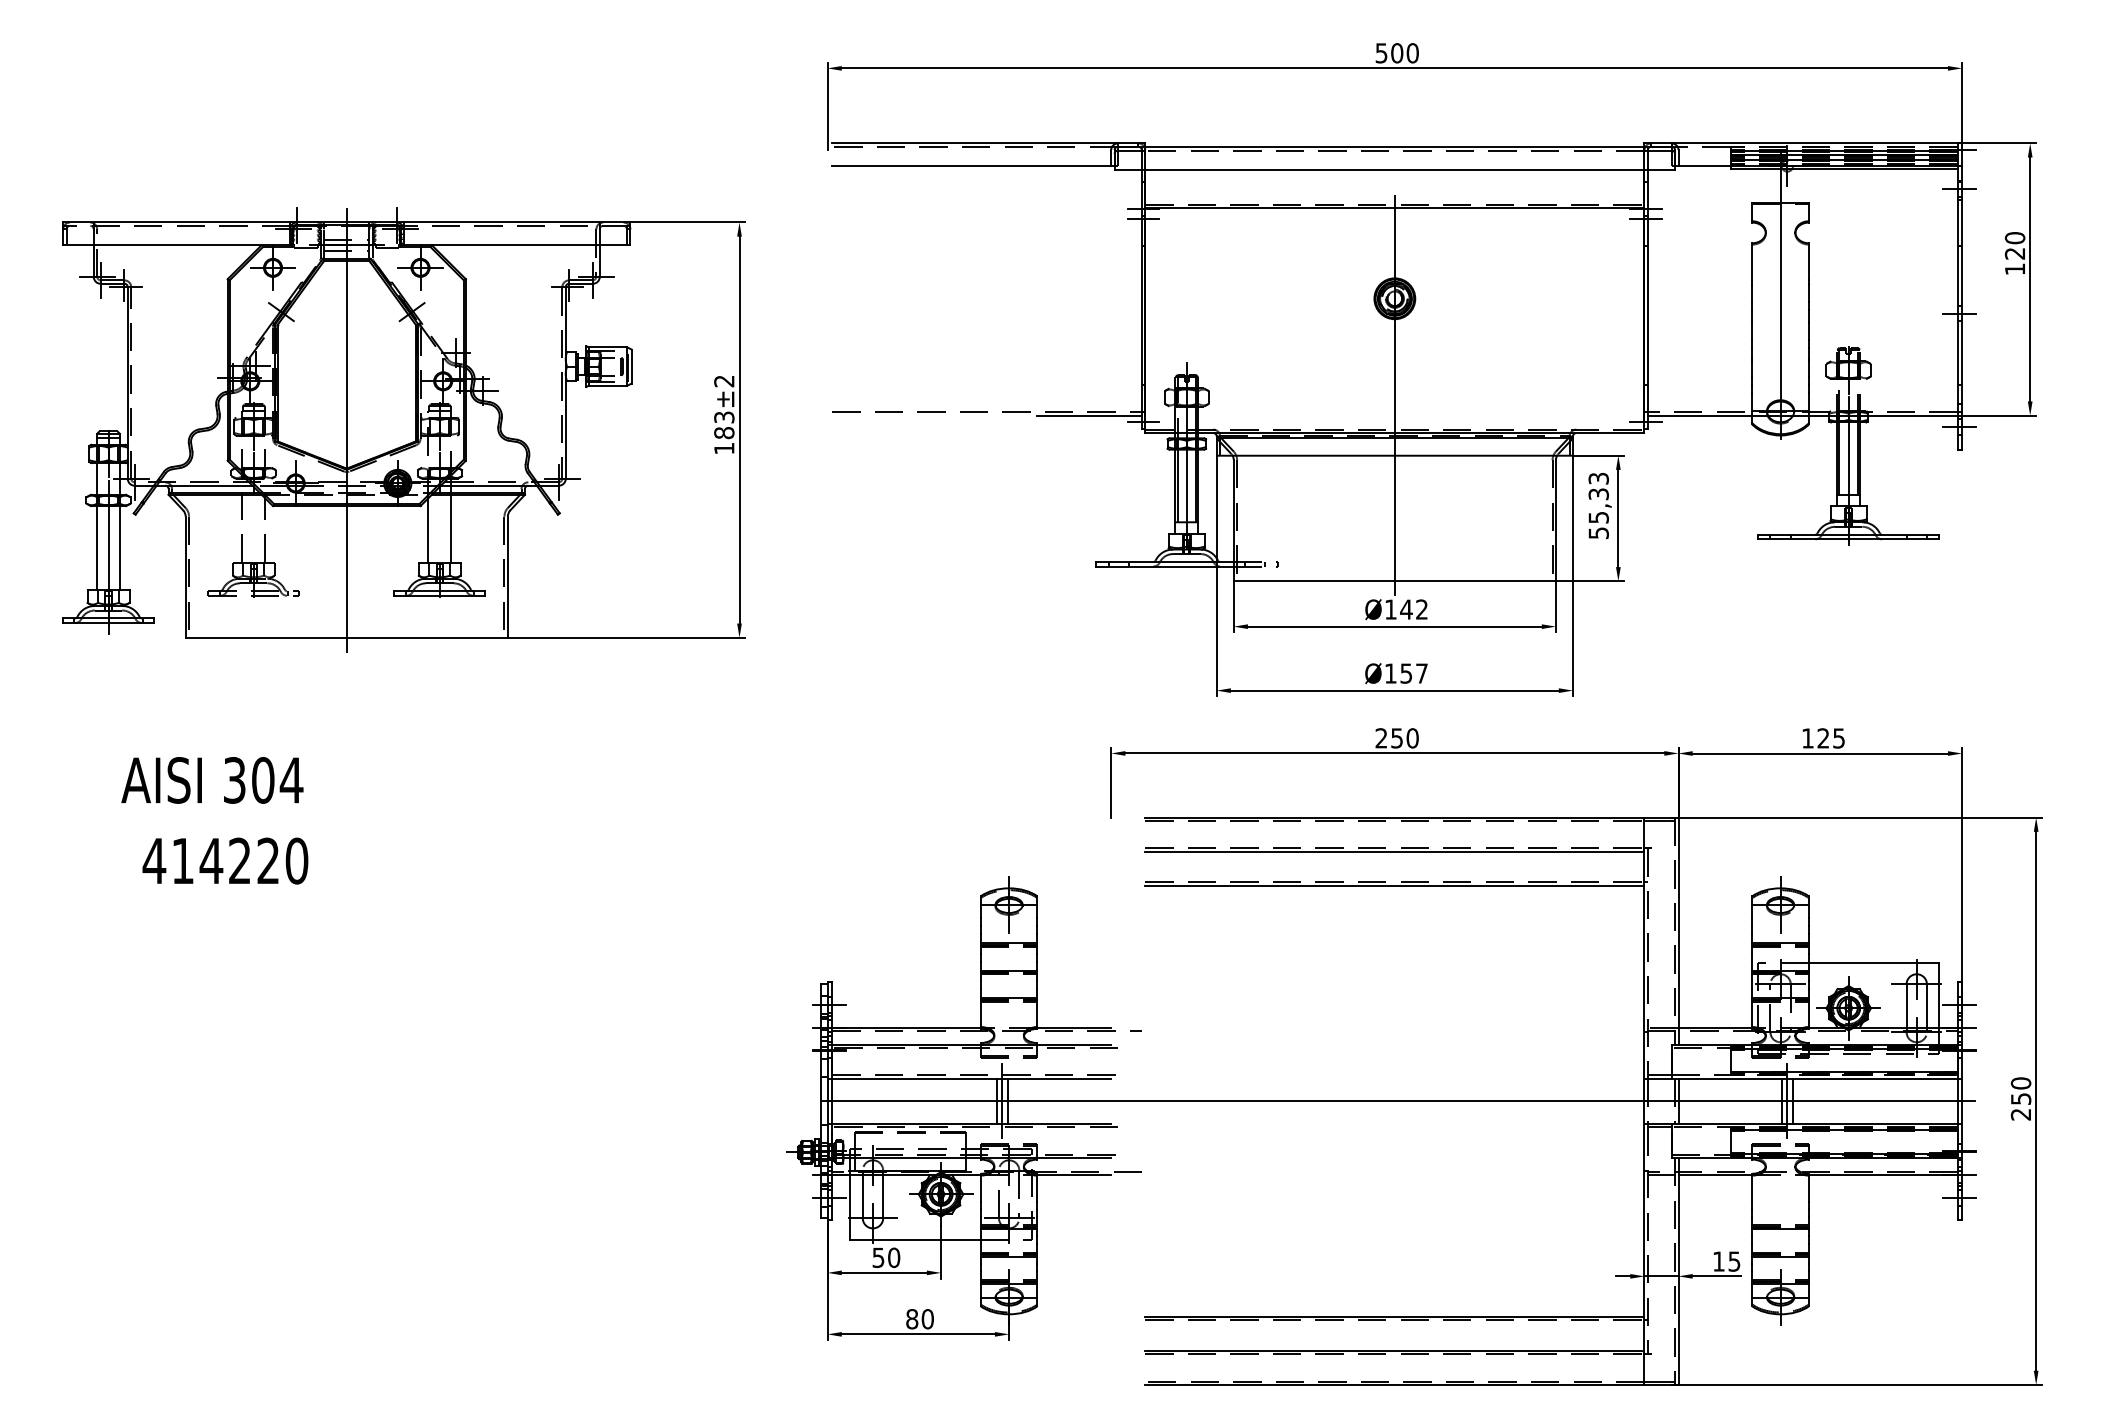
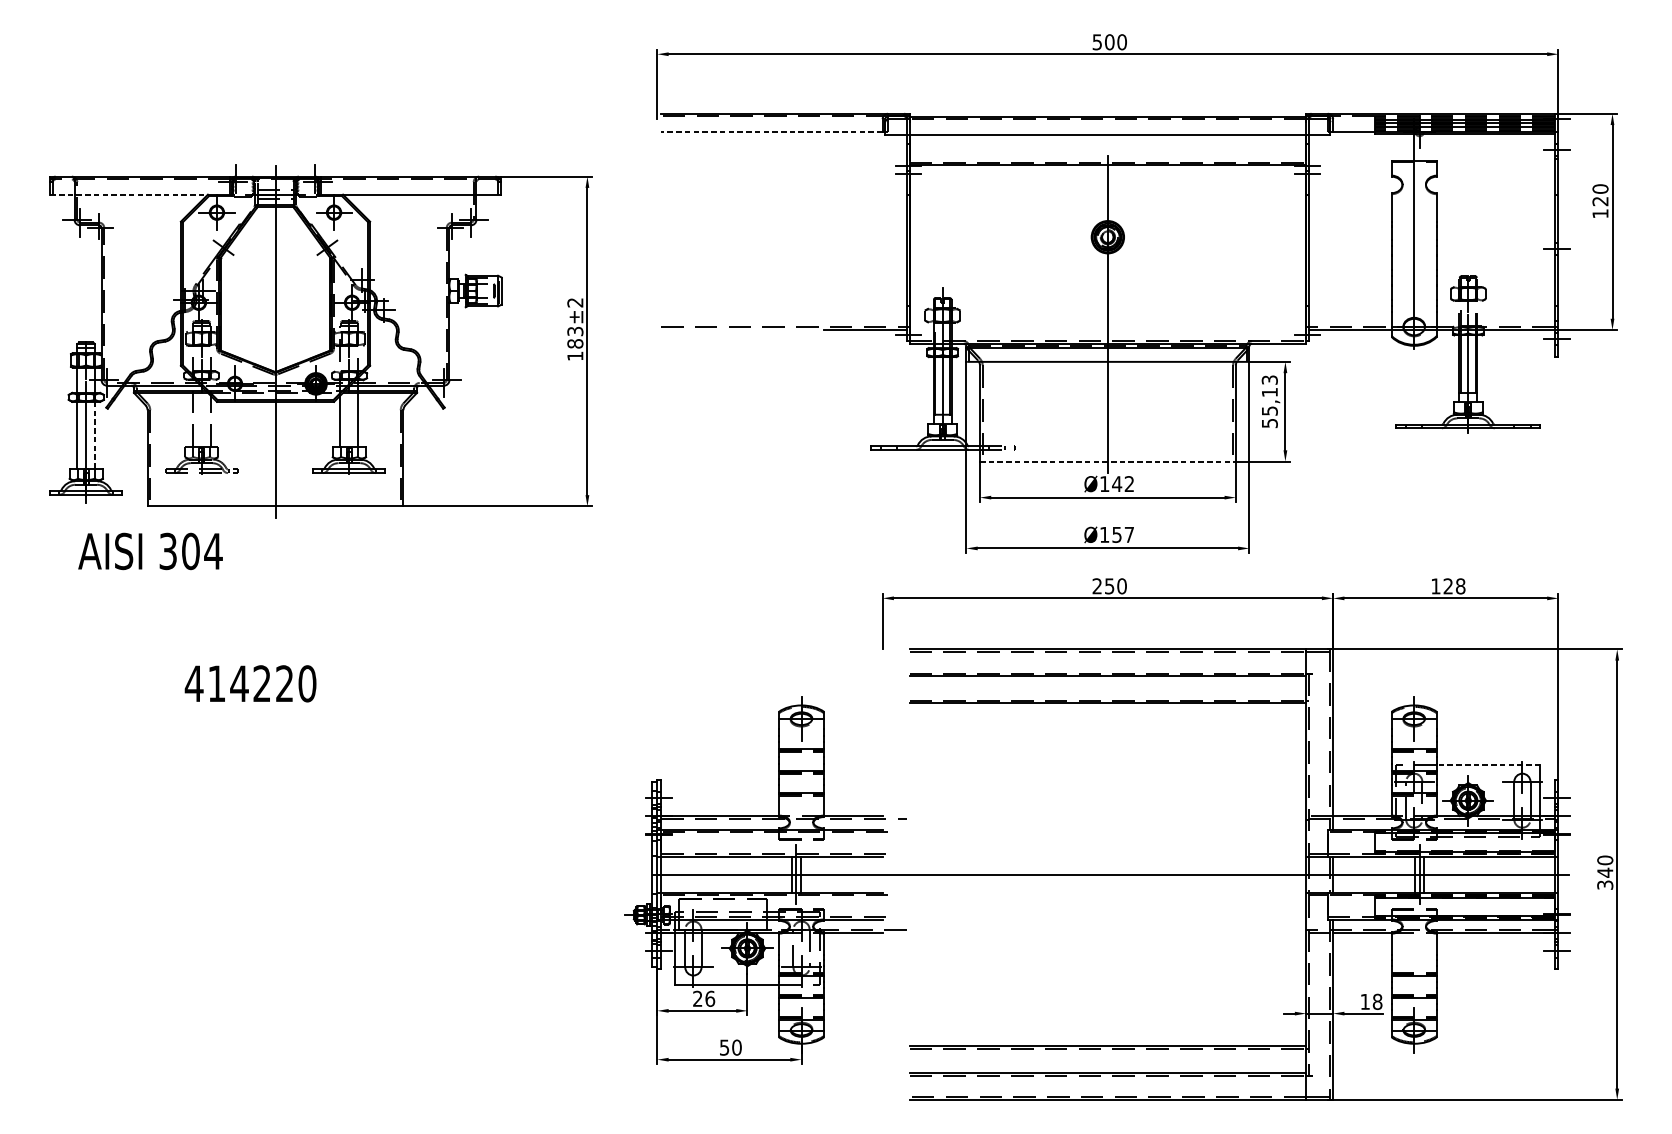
line: (971, 166) -> (771, 132), solid -> dashed
line: (162, 245) -> (129, 194), solid -> dashed
text: (1598, 494) -> (1269, 392), 55,33 -> 55,13
line: (119, 548) -> (95, 435), solid -> dashed
line: (1395, 581) -> (1108, 461), solid -> dashed
text: (1839, 738) -> (1461, 586), 125 -> 128
text: (212, 780) -> (150, 551), moved
text: (225, 860) -> (250, 683), moved
line: (1873, 962) -> (1488, 764), solid -> dashed
text: (2021, 1106) -> (1605, 878), 250 -> 340
text: (886, 1257) -> (704, 998), 50 -> 26
text: (1734, 1261) -> (1377, 1001), 15 -> 18
text: (912, 1319) -> (724, 1047), 80 -> 50

